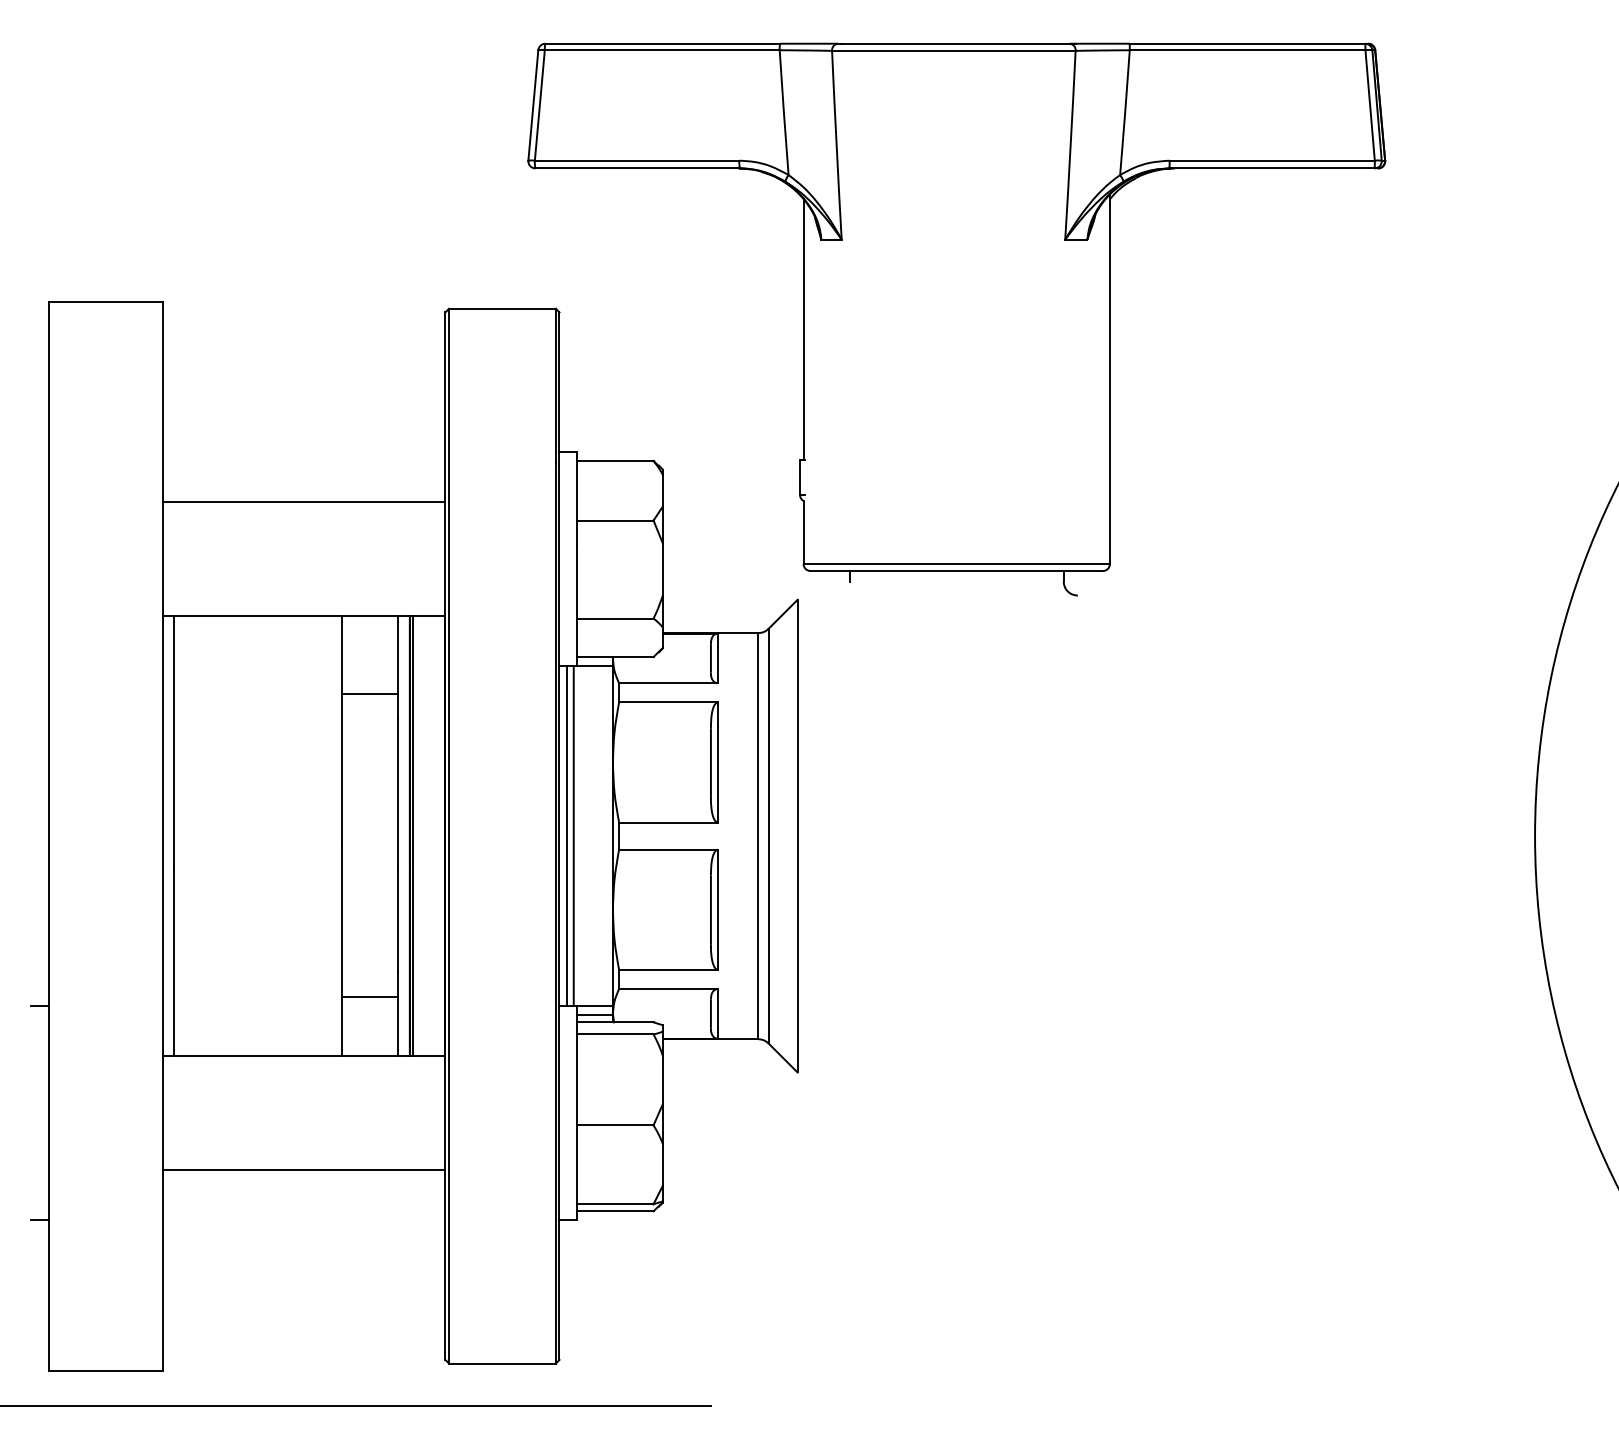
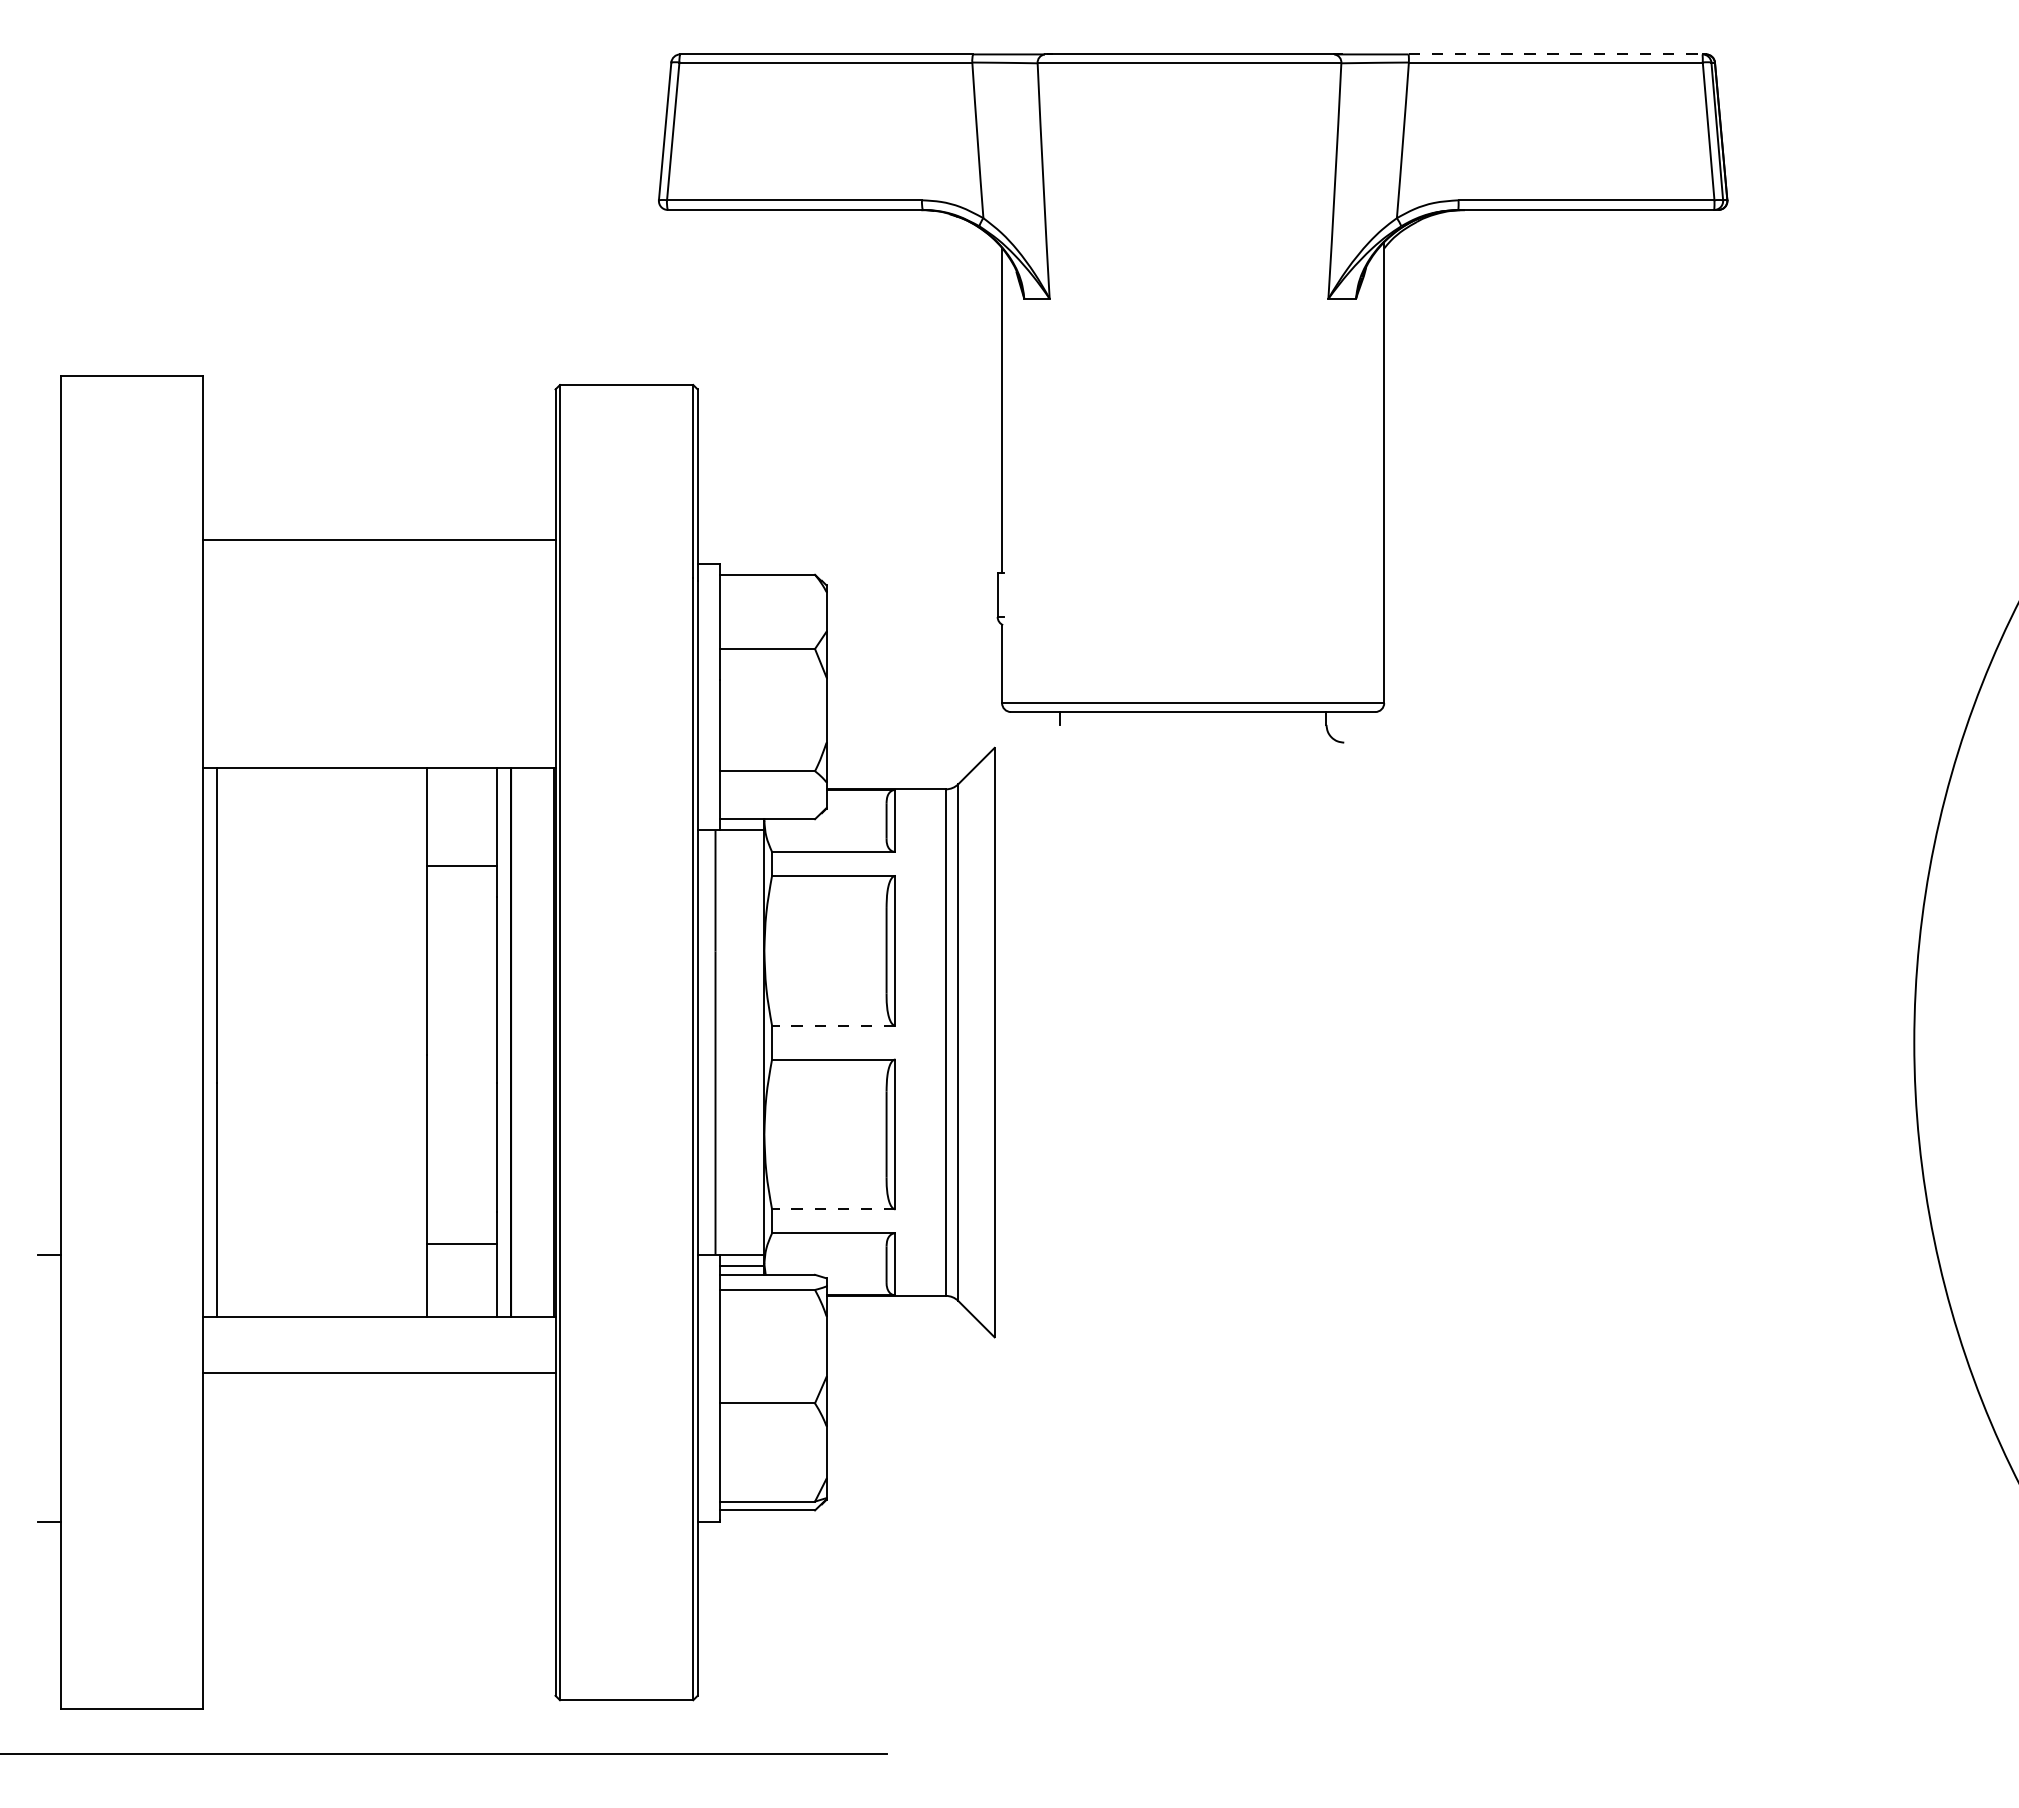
line: (1247, 43) -> (1555, 54), solid -> dashed
line: (303, 501) -> (378, 539), moved
line: (668, 822) -> (833, 1025), solid -> dashed
line: (413, 836) -> (515, 1042), removed
line: (566, 836) -> (706, 1042), removed
line: (668, 969) -> (833, 1209), solid -> dashed
line: (303, 1170) -> (378, 1373), moved

